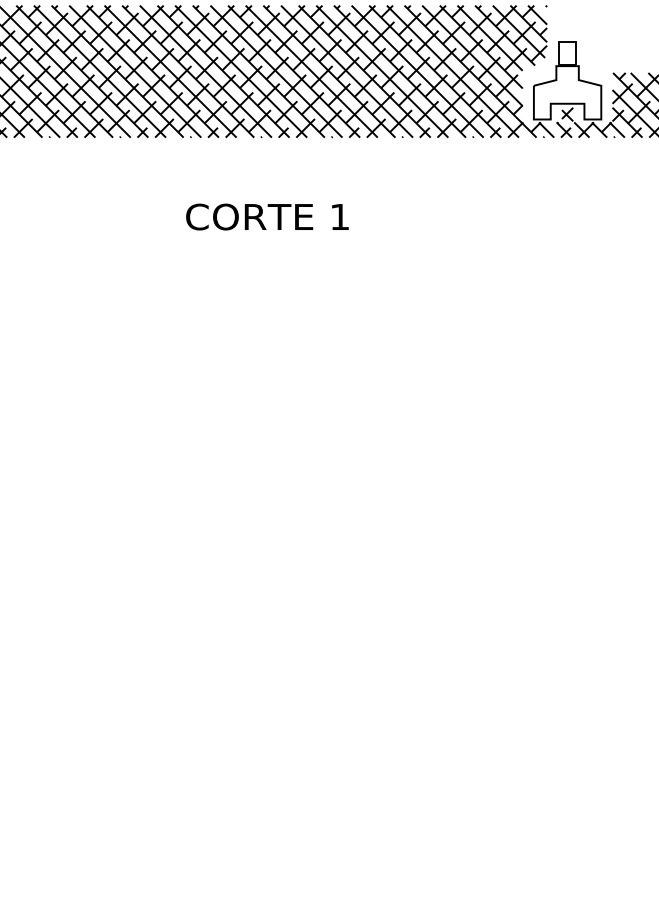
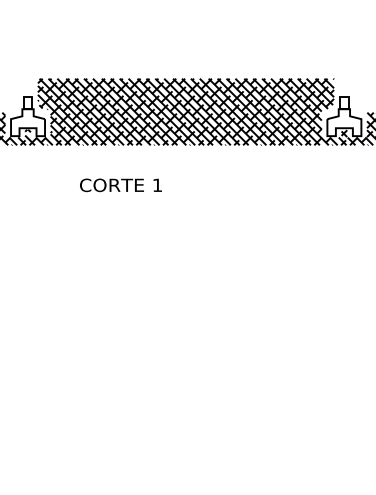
text: (266, 217) -> (120, 185), moved

